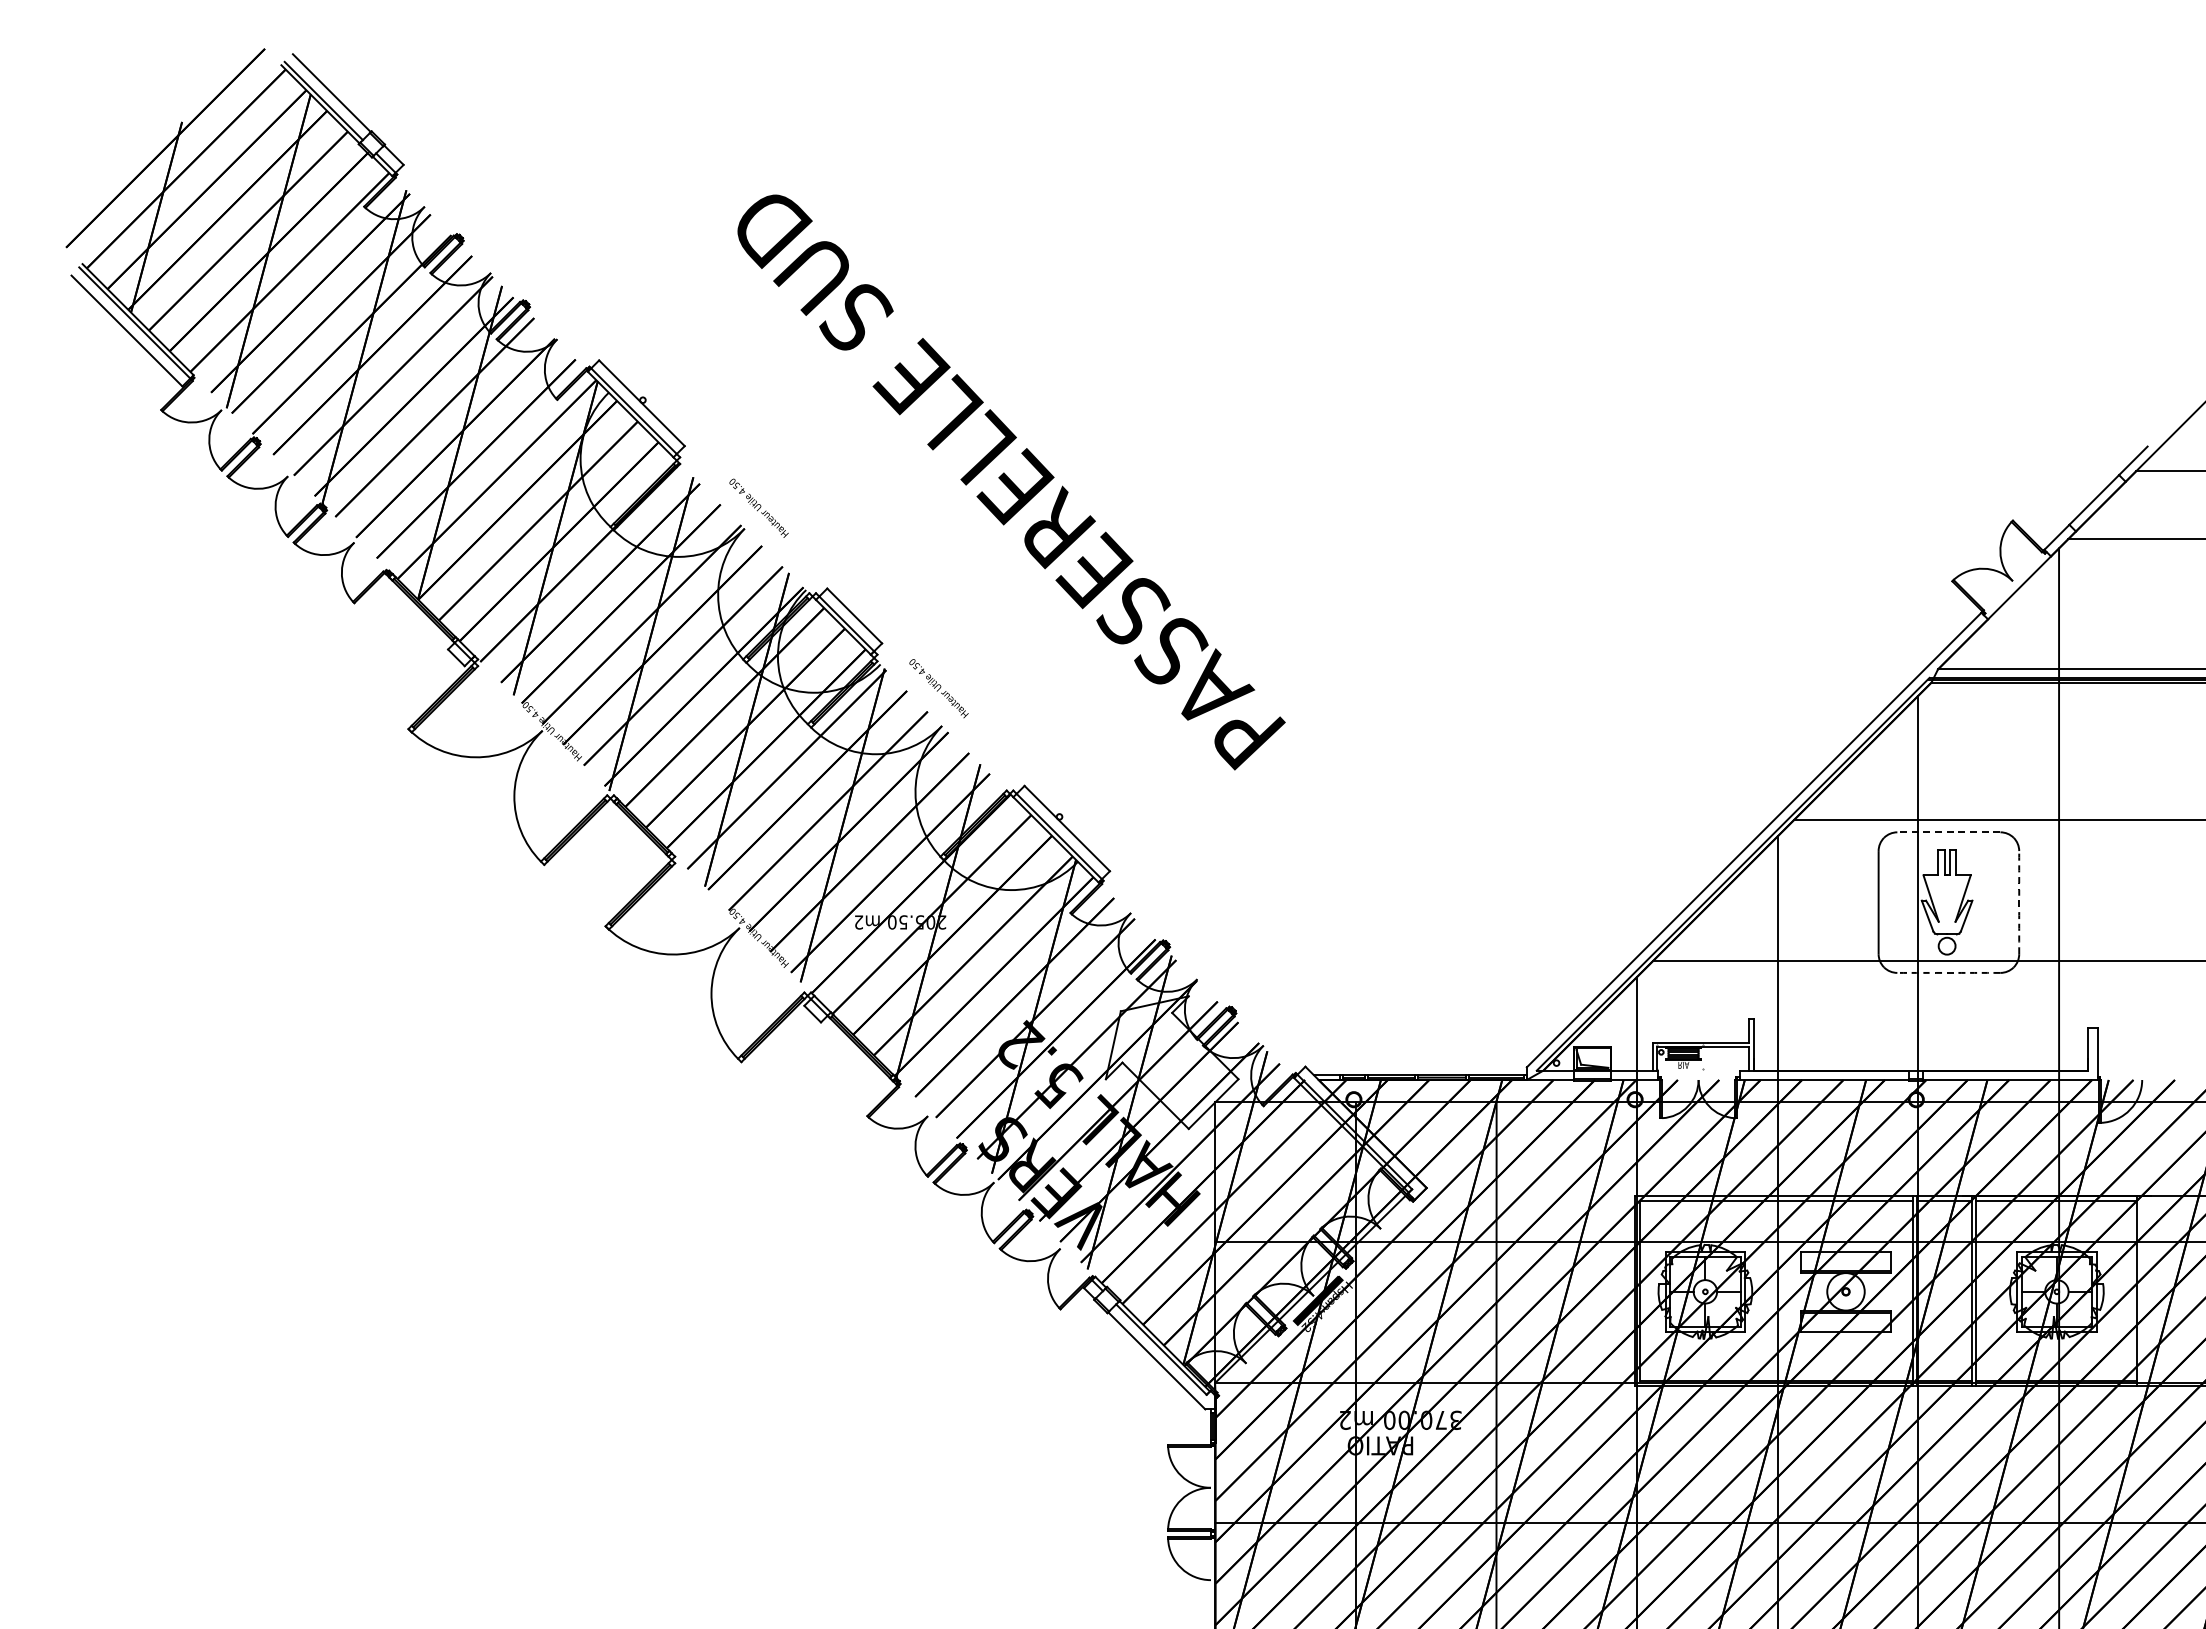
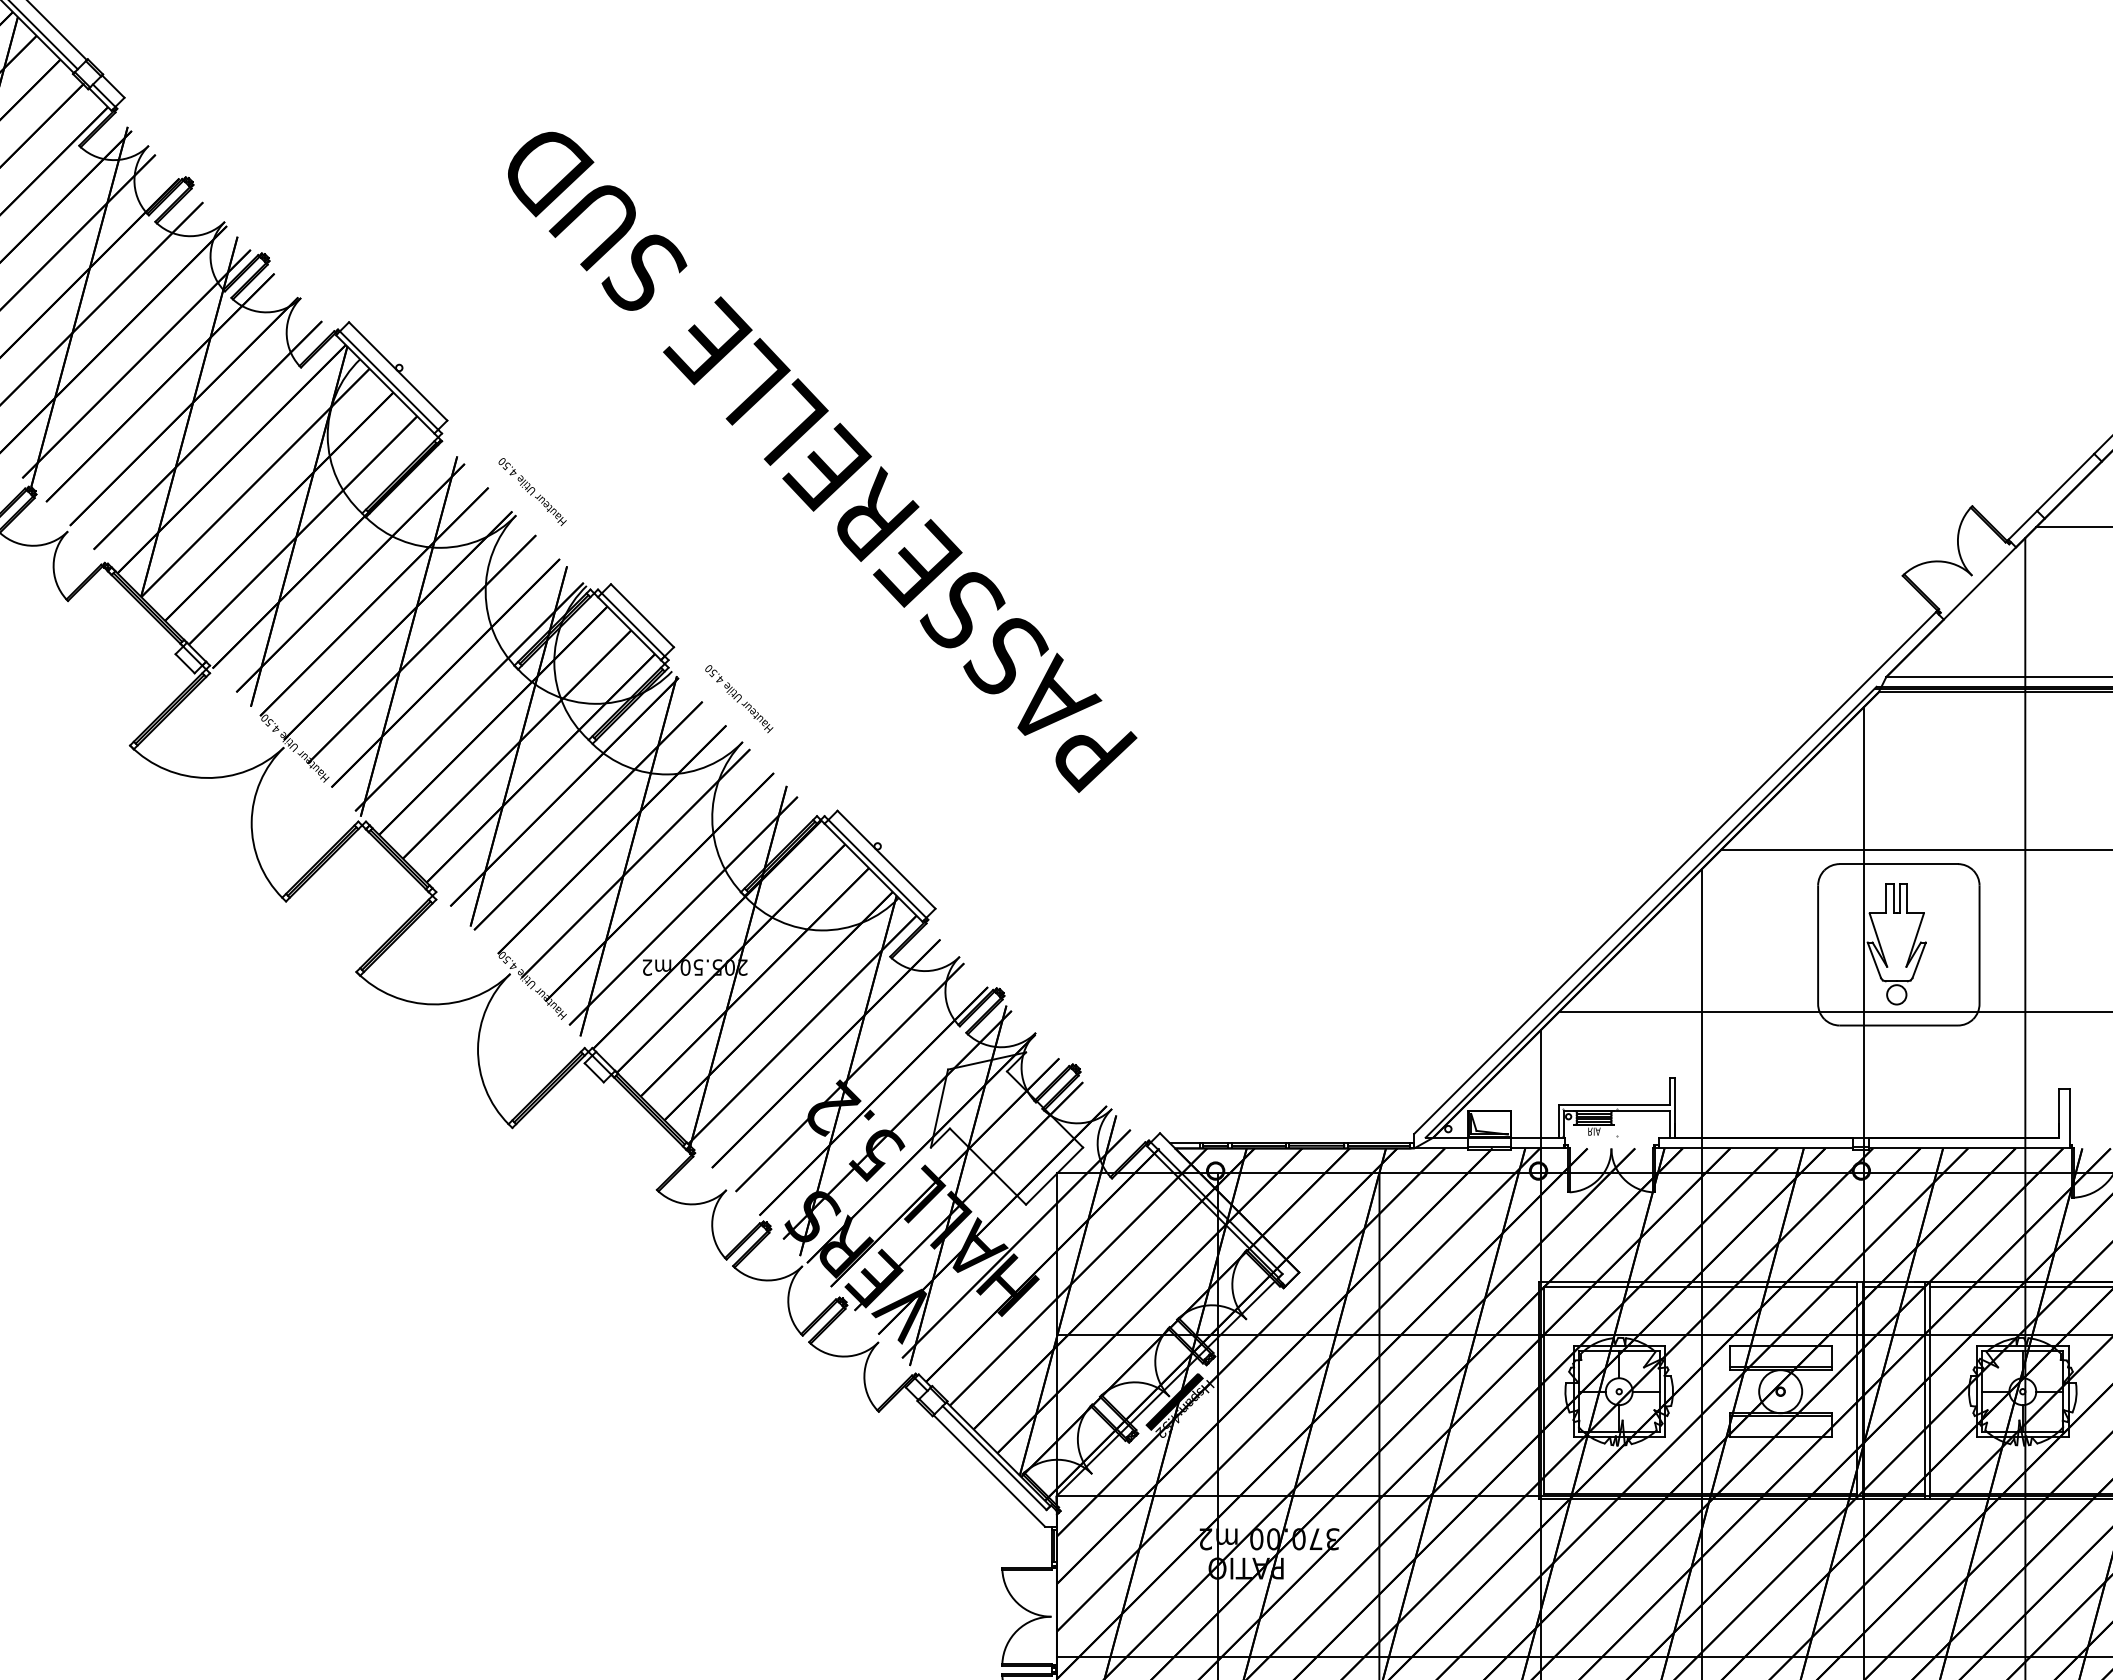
line: (1948, 832) -> (1898, 864), dashed -> solid
arc: (2019, 902) -> (1979, 944), dashed -> solid
arc: (1948, 972) -> (1898, 1025), dashed -> solid

